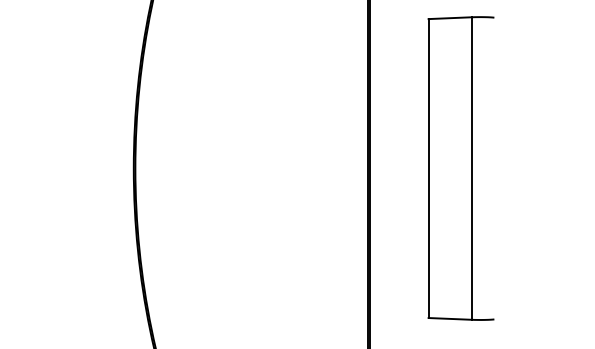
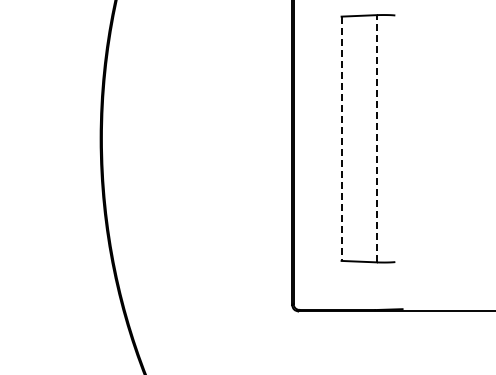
line: (472, 168) -> (377, 138), solid -> dashed
line: (428, 169) -> (341, 139), solid -> dashed

